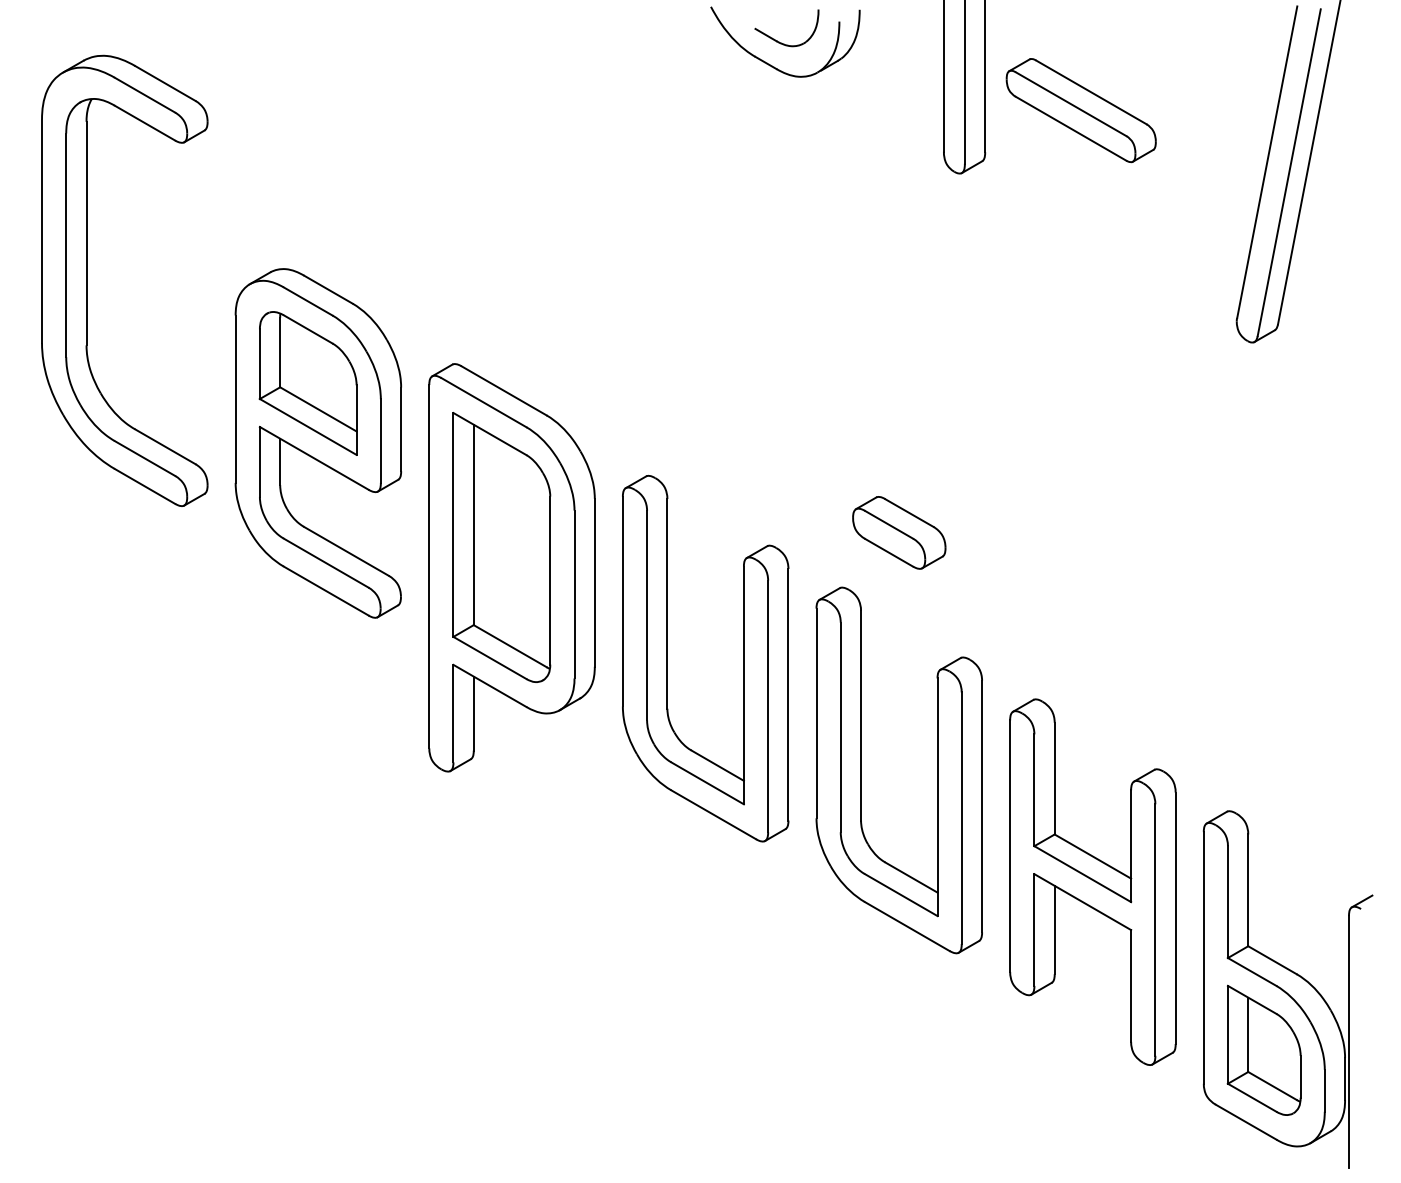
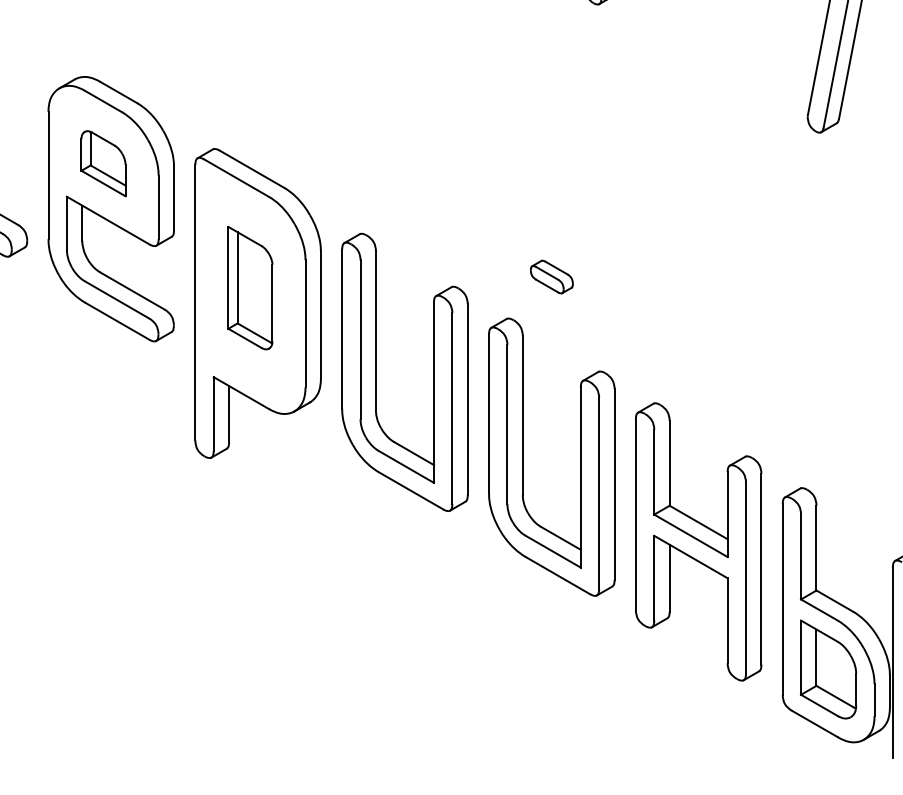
part: (307, 383) -> (103, 163), size x0.6
part: (899, 532) -> (551, 276), size x0.6
part: (501, 547) -> (250, 288), size x0.6

